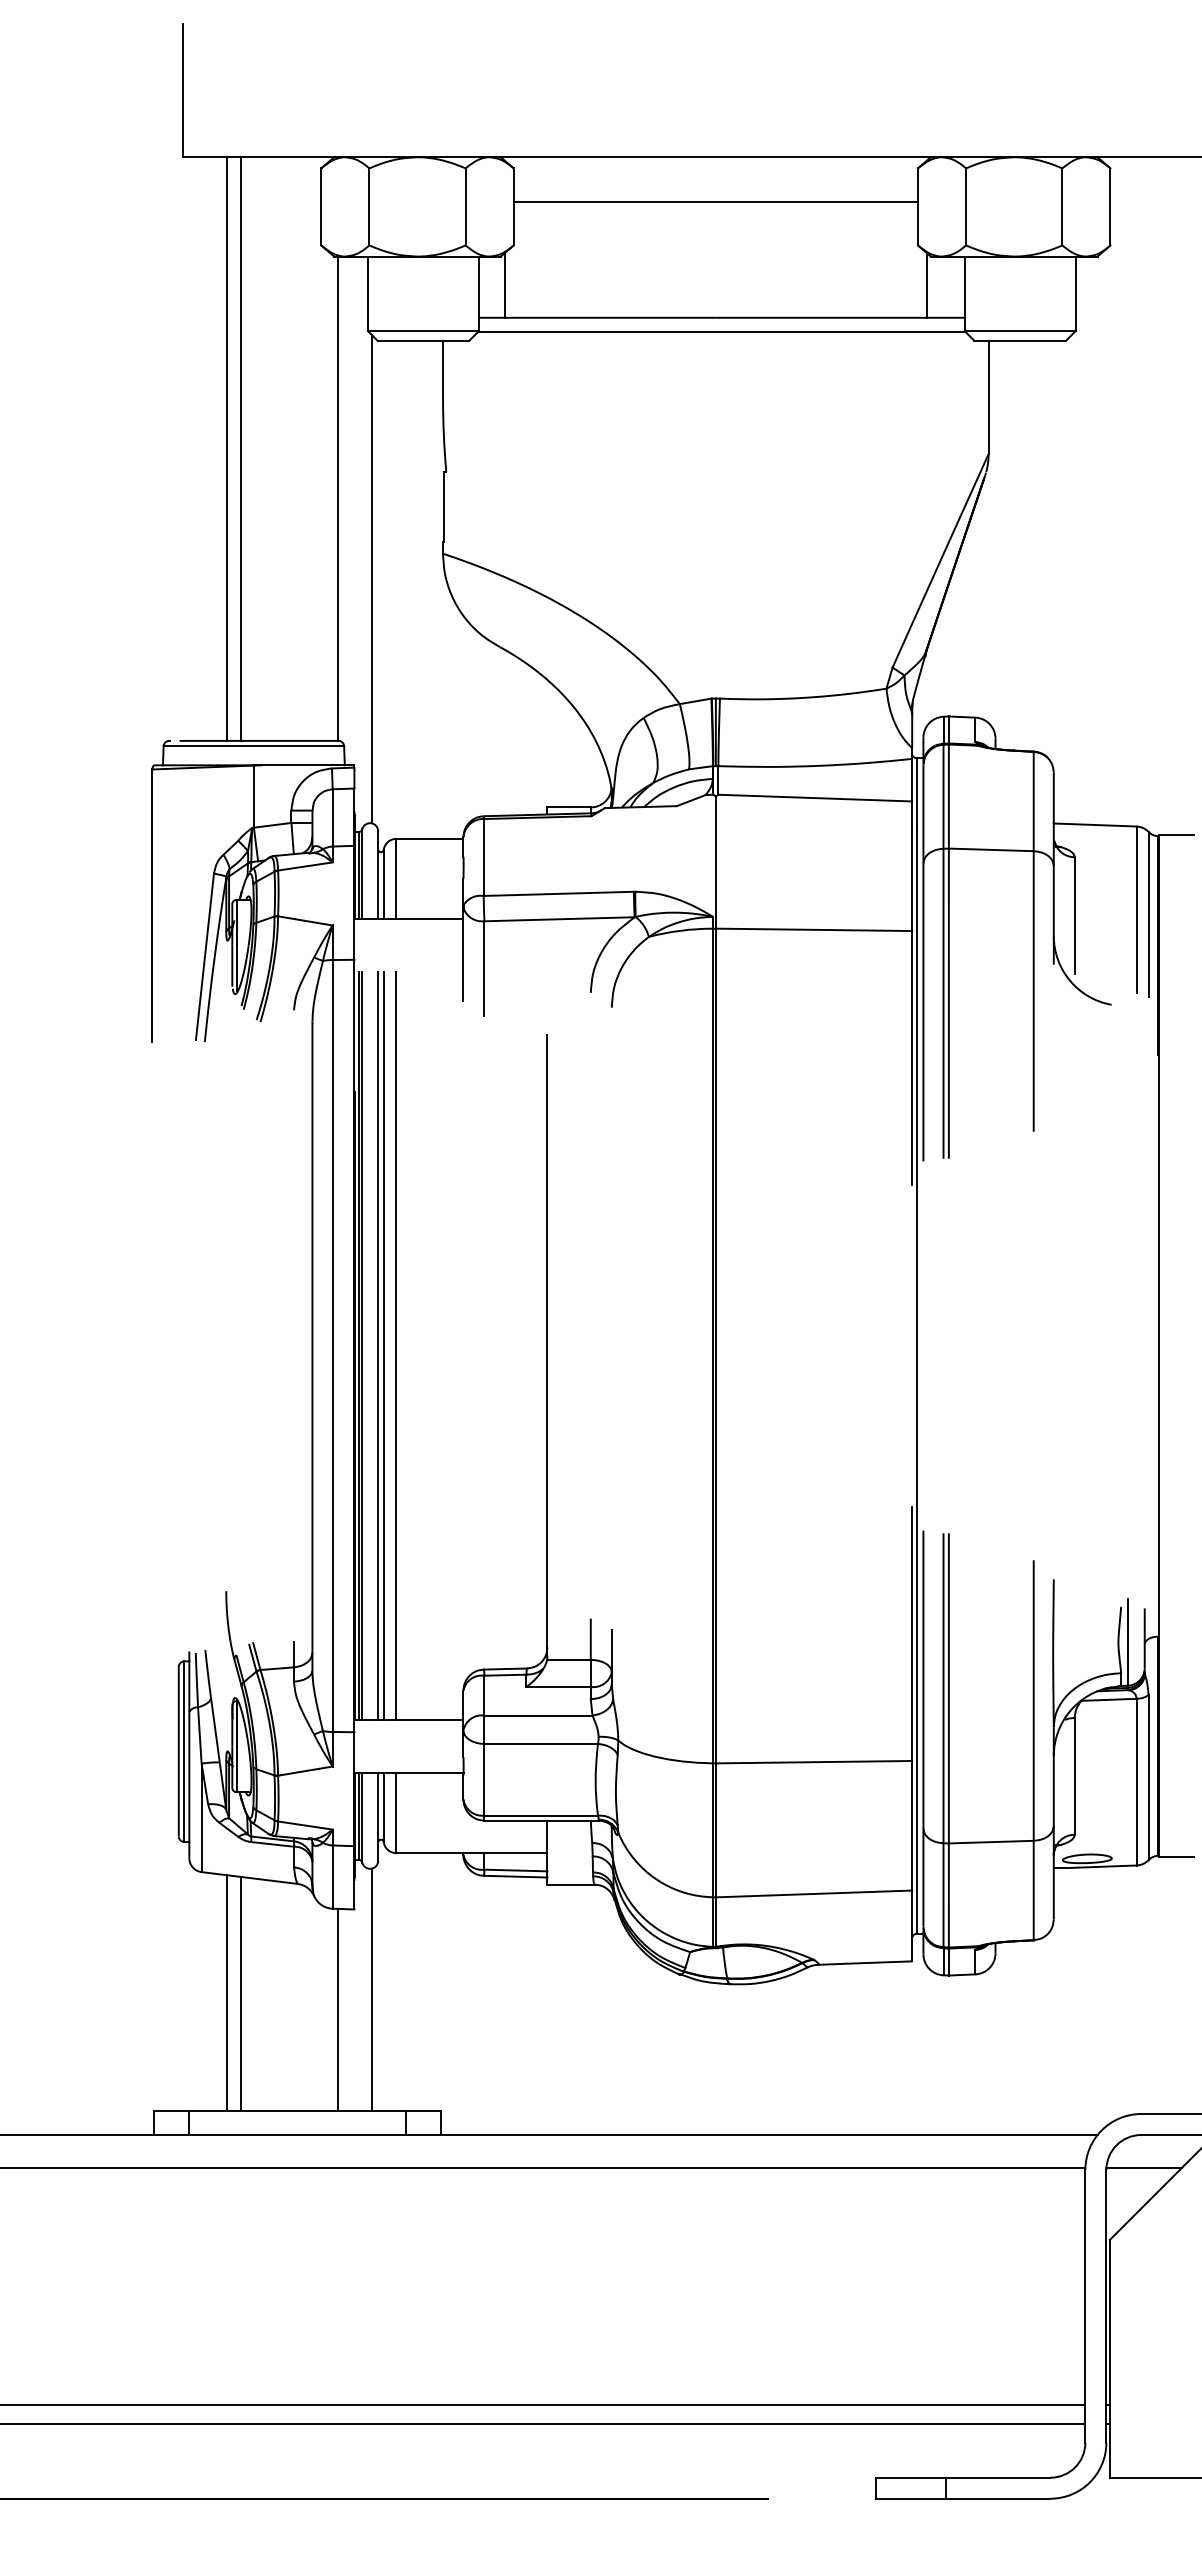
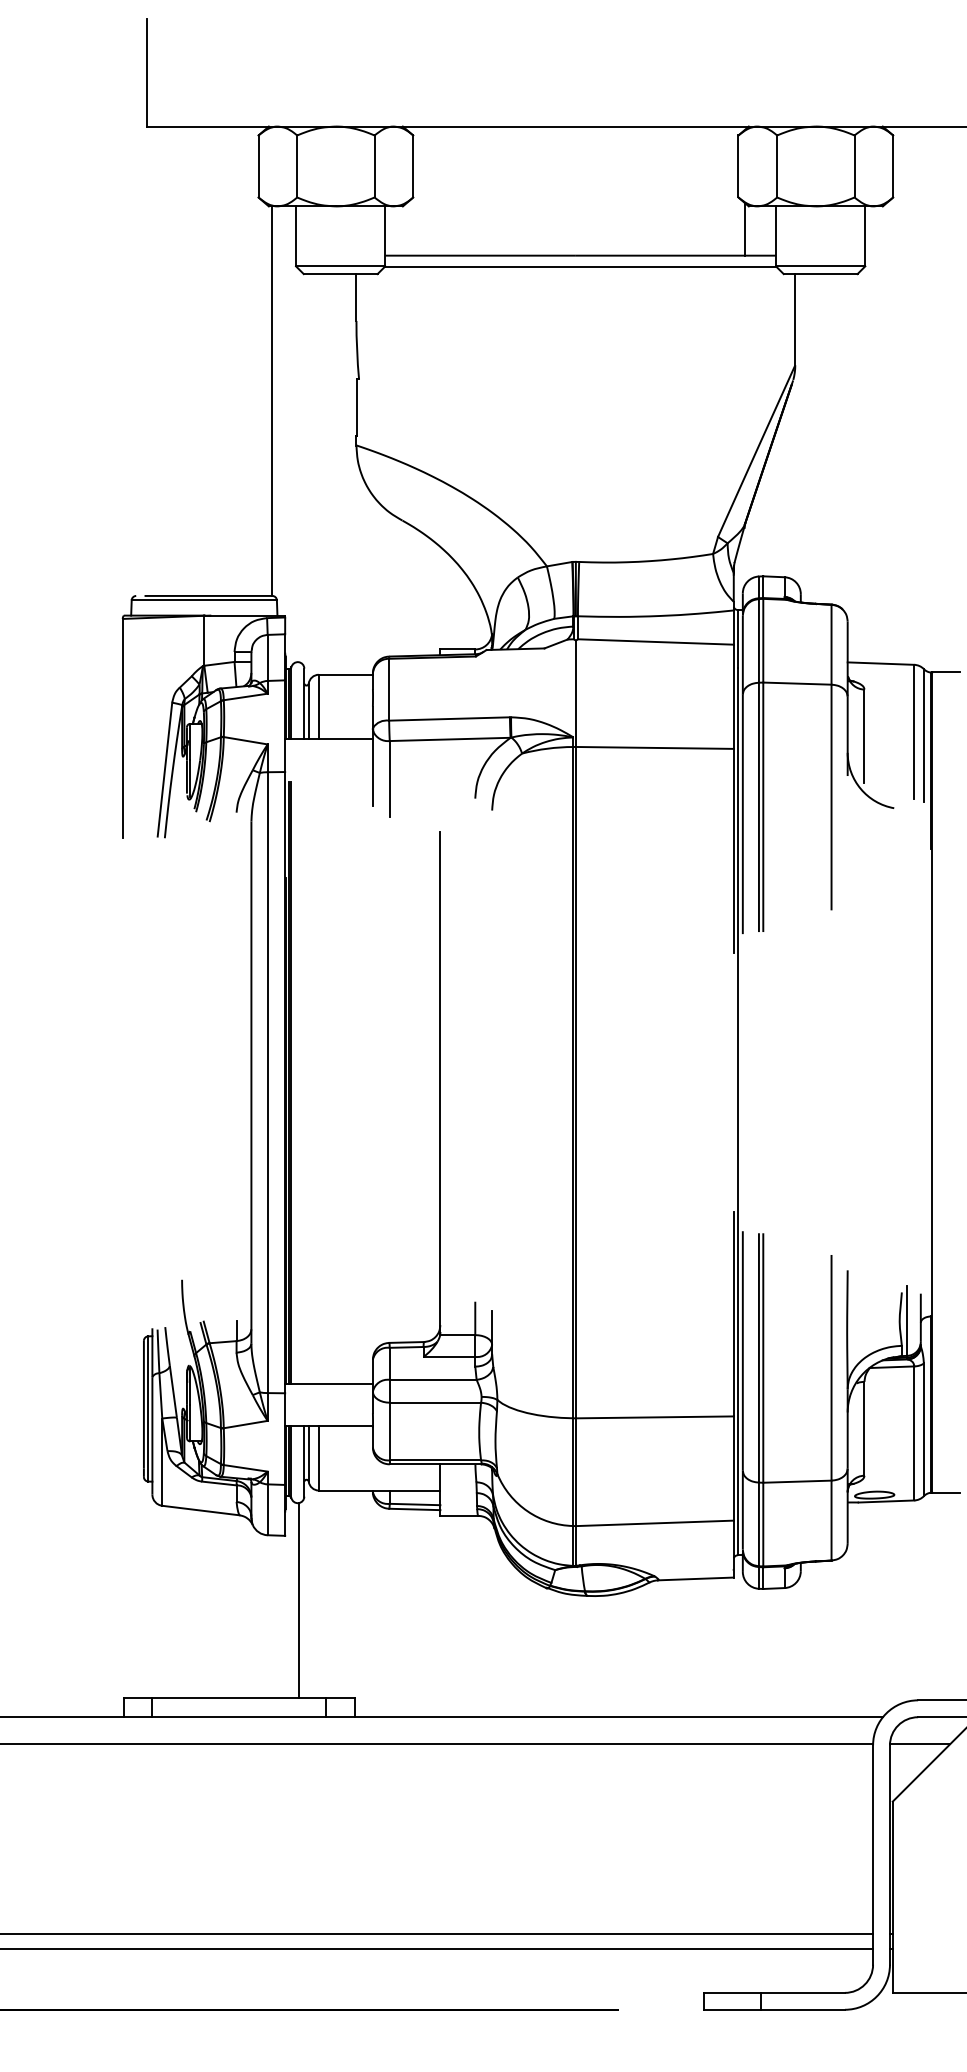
line: (715, 201) -> (575, 162), removed
line: (504, 285) -> (405, 229), removed
line: (227, 448) -> (183, 360), removed
line: (240, 448) -> (193, 360), removed
line: (371, 578) -> (298, 465), removed
line: (378, 1345) -> (304, 1082), removed
line: (383, 1345) -> (308, 1082), removed
line: (396, 1345) -> (319, 1082), removed
line: (227, 1993) -> (183, 1603), removed
line: (240, 1993) -> (193, 1603), removed
line: (338, 2009) -> (272, 1616), removed

